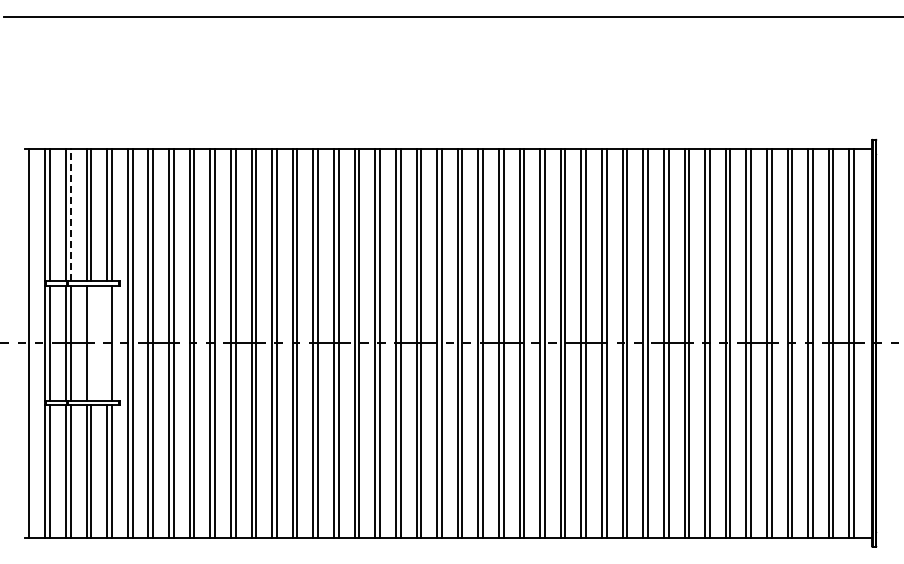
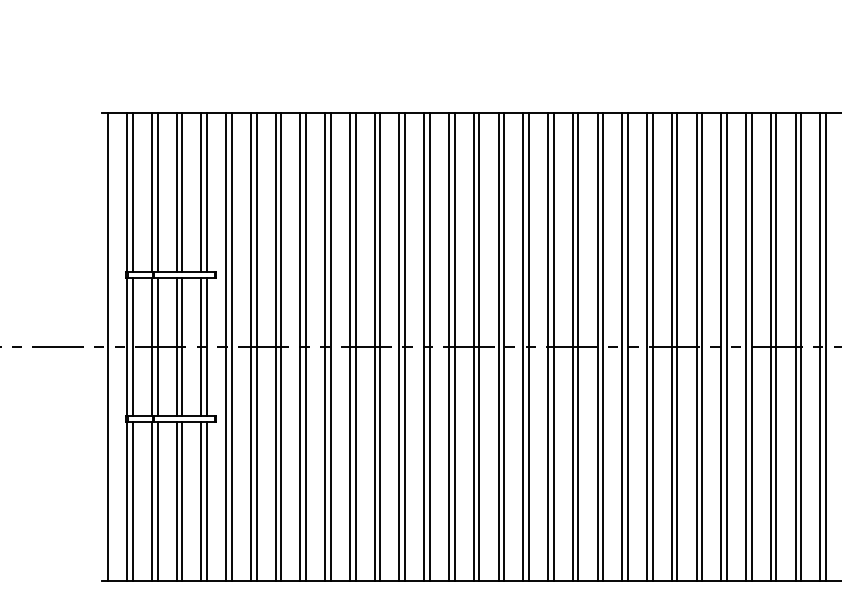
line: (70, 214) -> (157, 192), dashed -> solid
line: (91, 342) -> (182, 346), added
line: (107, 342) -> (201, 346), added

